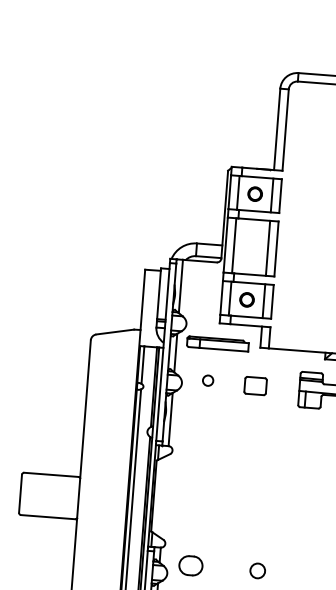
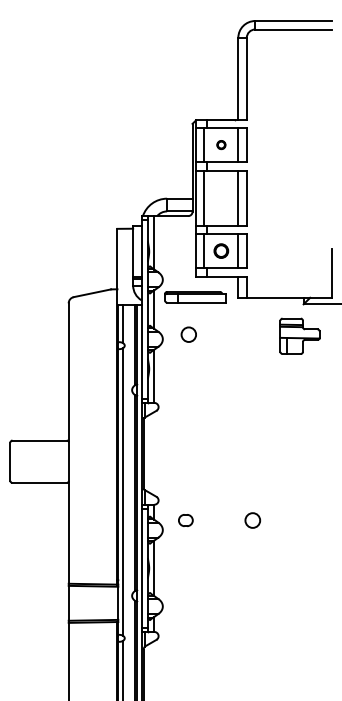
part: (255, 193) -> (221, 144), size x0.6
circle: (207, 380) -> (188, 334), size x1.4
part: (255, 386) -> (236, 336), removed
part: (190, 565) -> (185, 520), size x0.6

